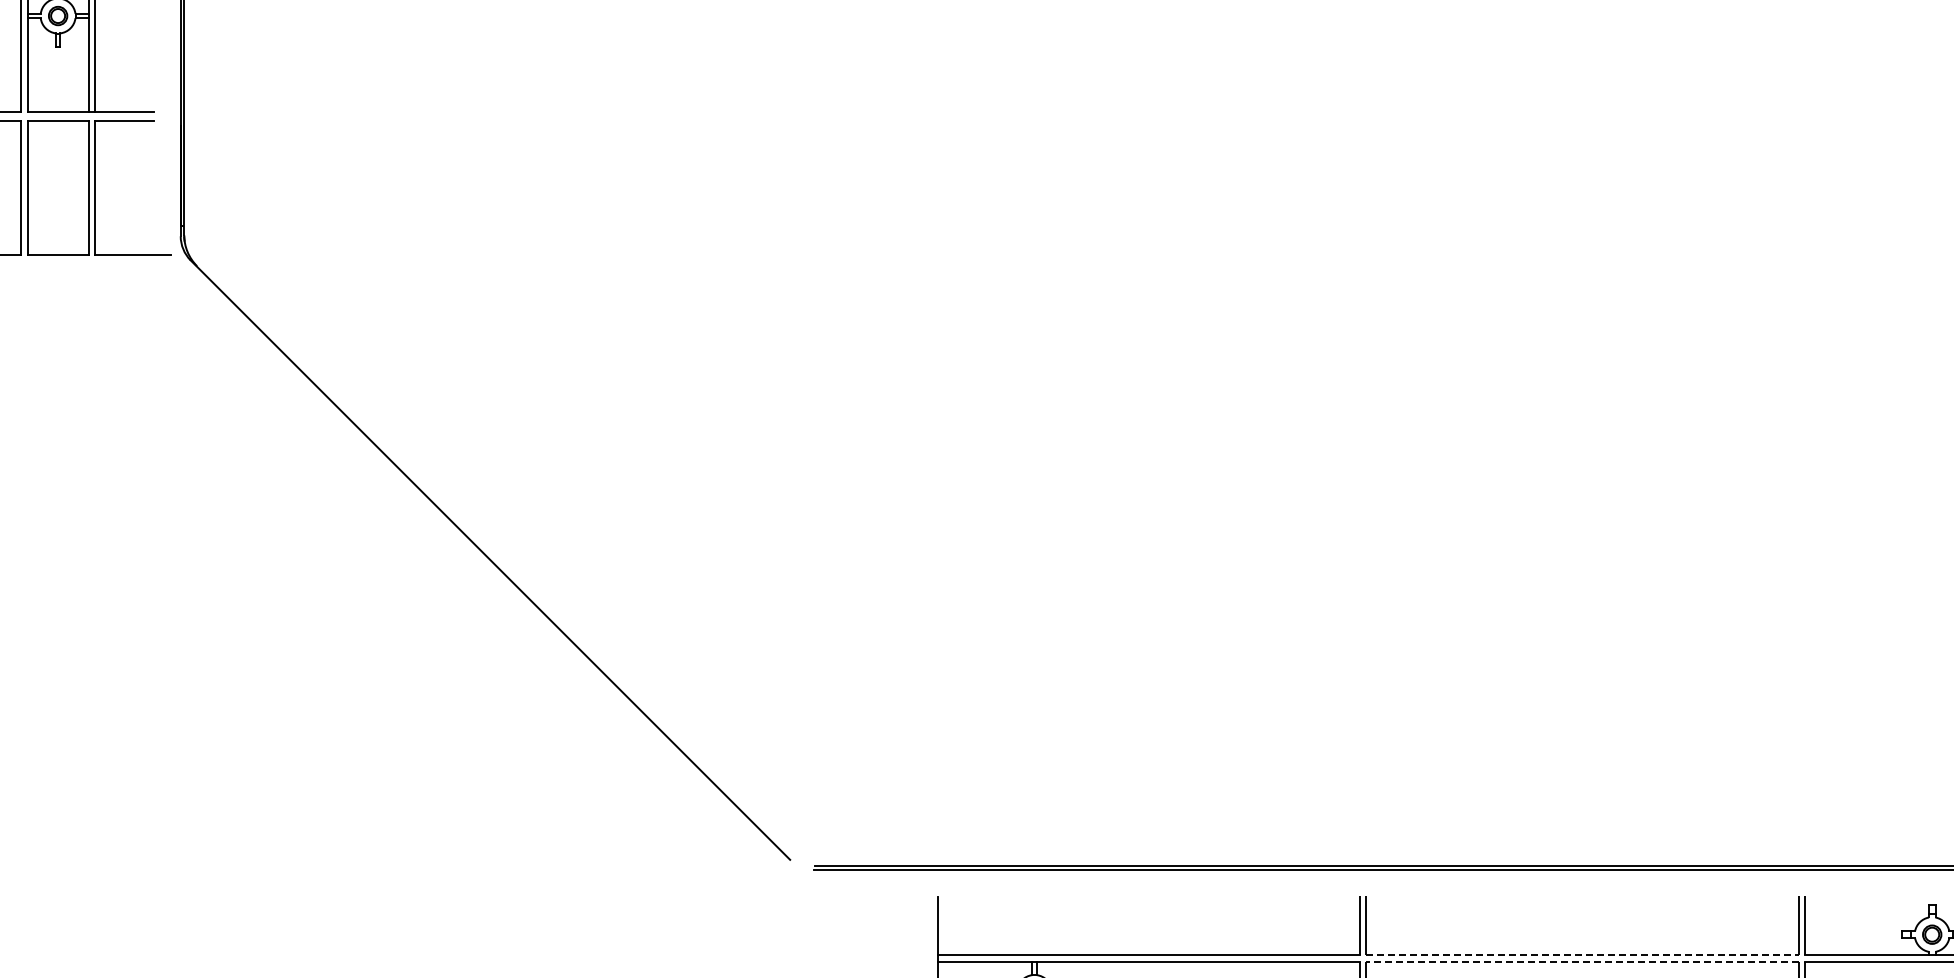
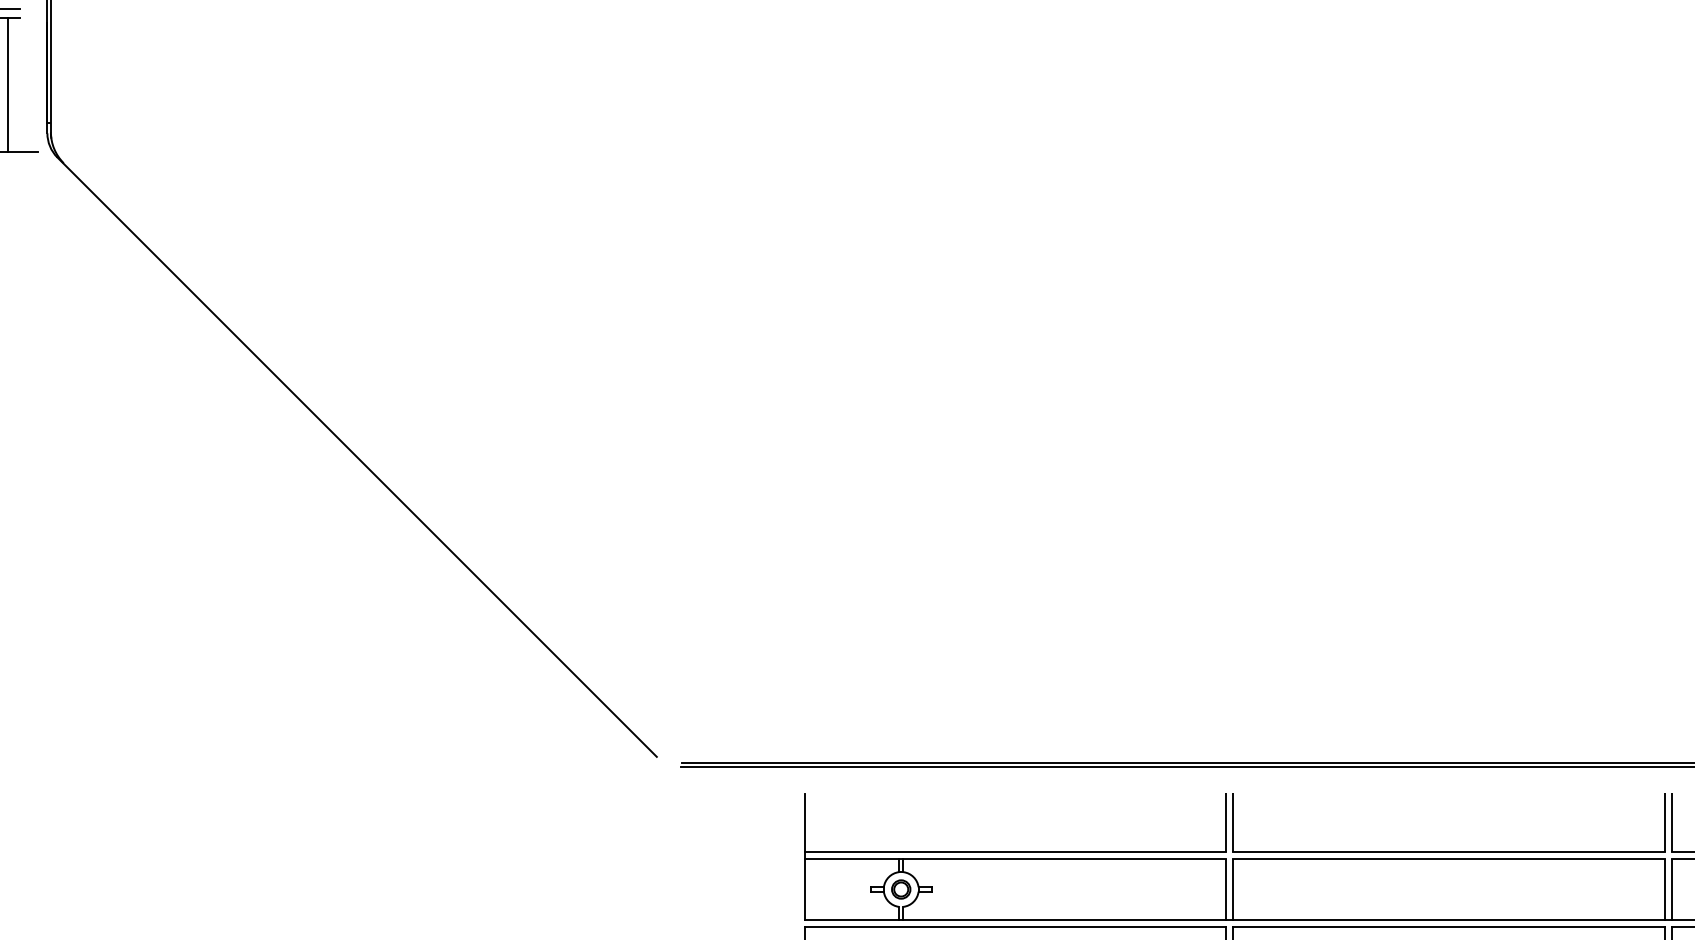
line: (141, 187) -> (8, 84), added
line: (1582, 955) -> (1449, 852), dashed -> solid
line: (1581, 961) -> (1448, 858), dashed -> solid

